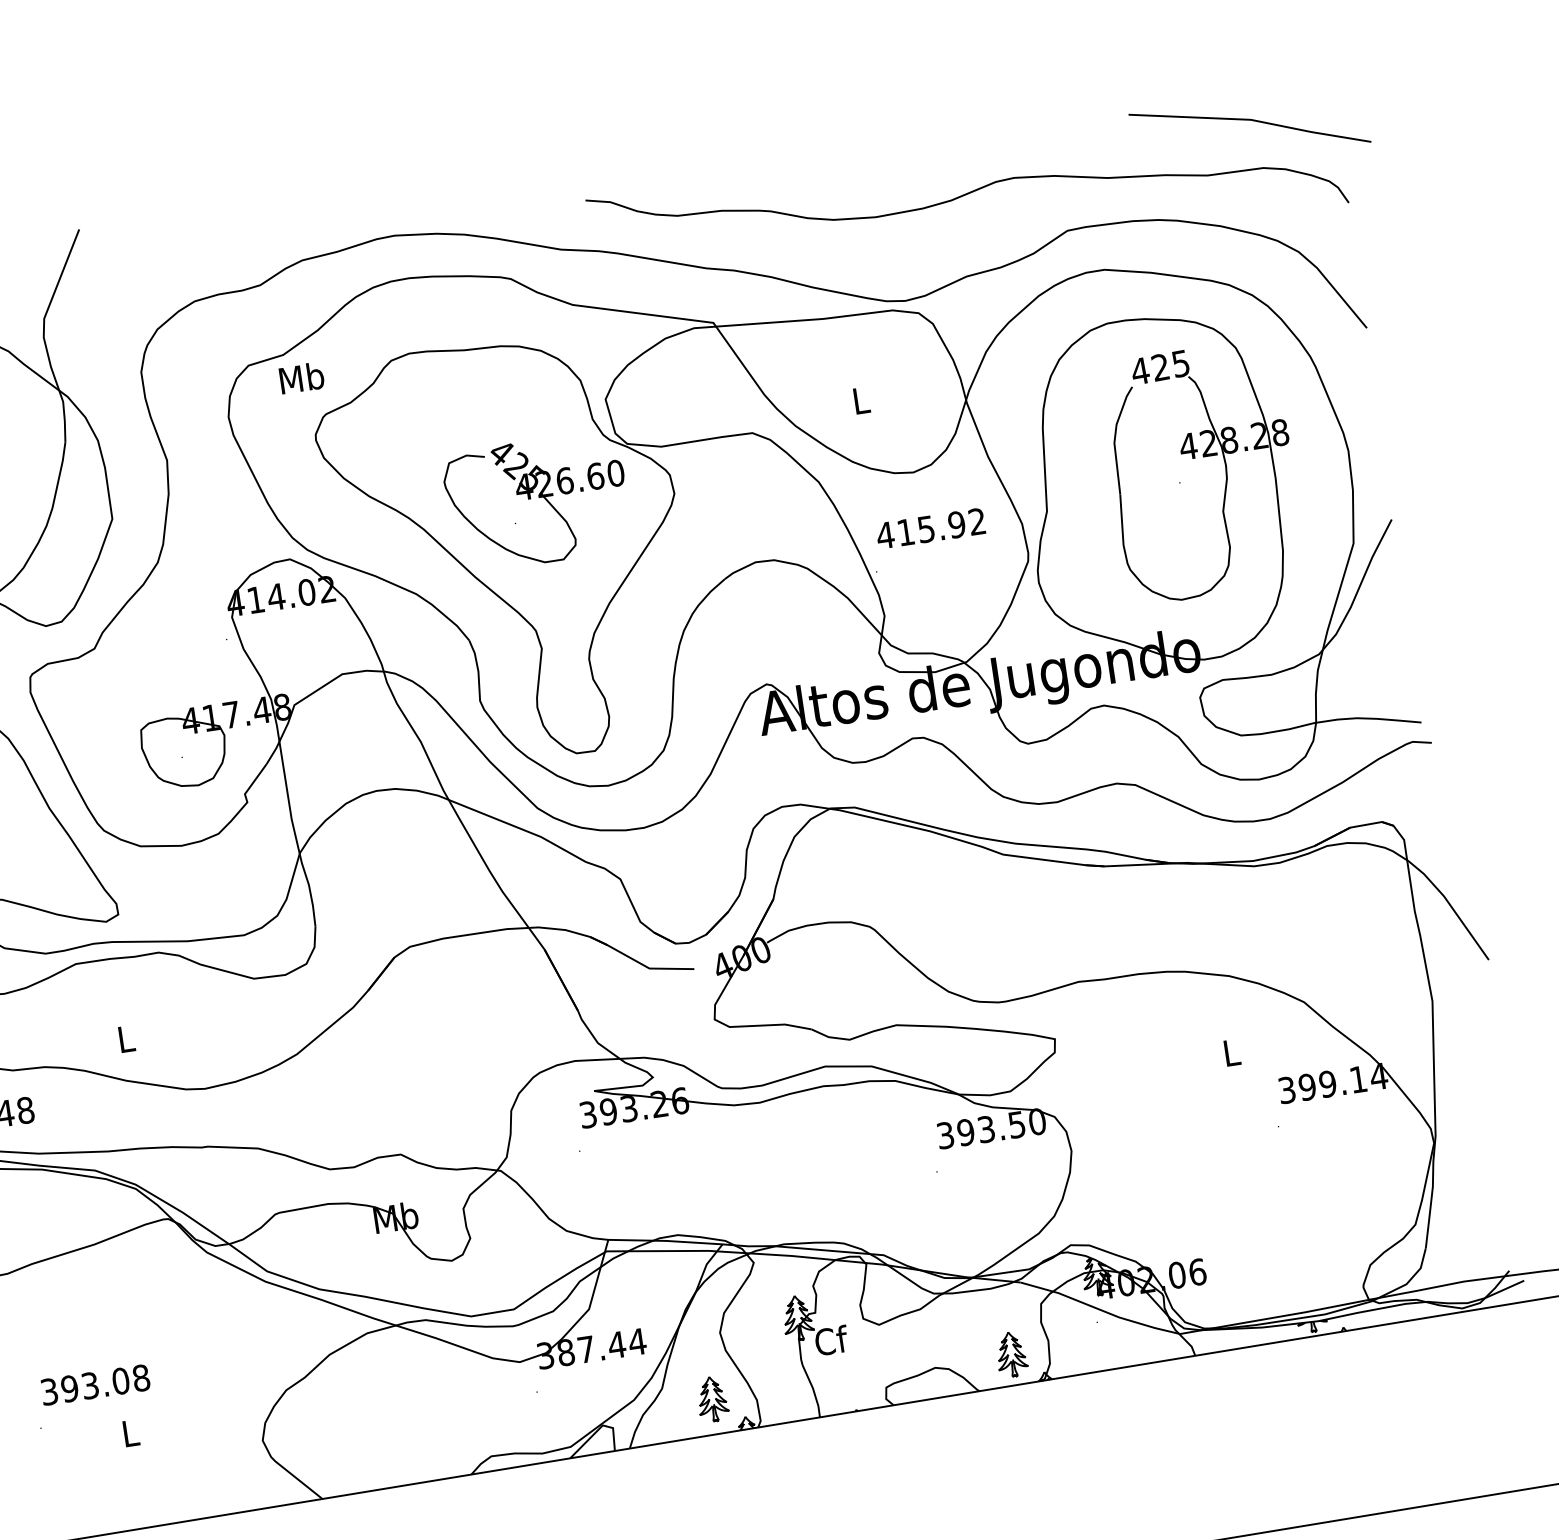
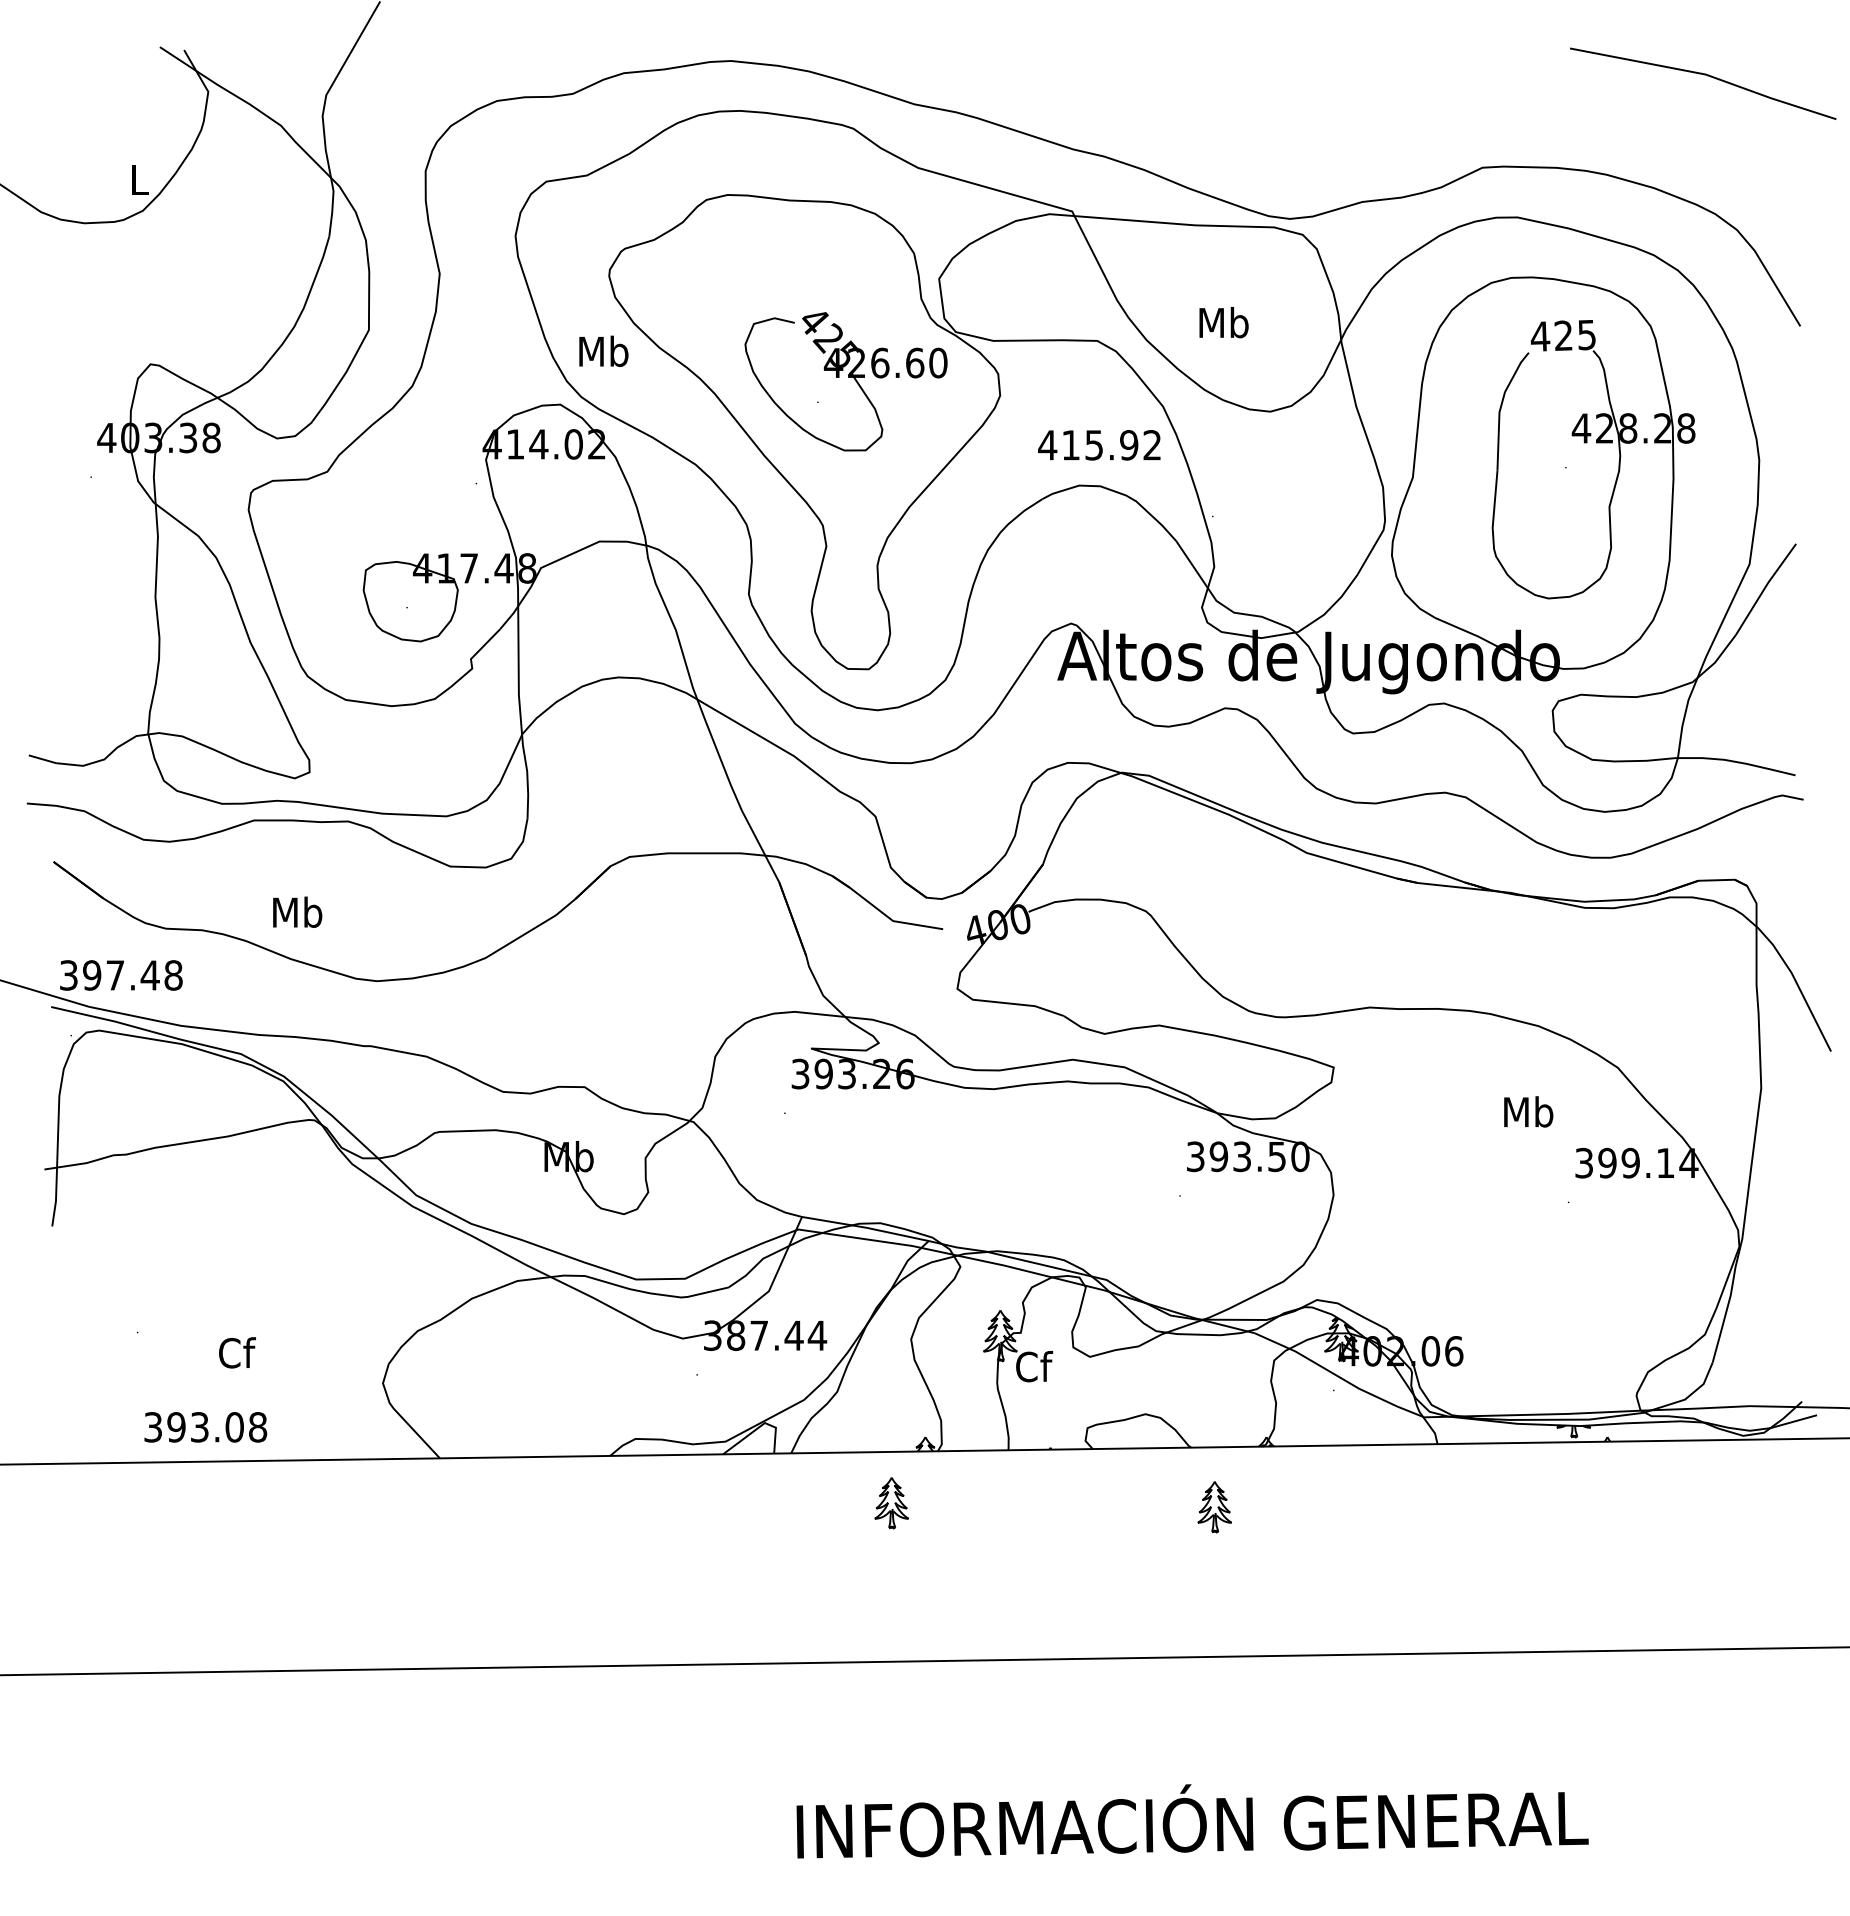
curve: (966, 195) -> (1375, 111), removed
text: (301, 377) -> (603, 350), moved
text: (860, 400) -> (1223, 322), L -> Mb
text: (930, 528) -> (1099, 445), moved
text: (125, 1038) -> (297, 911), L -> Mb
text: (1231, 1052) -> (1528, 1111), L -> Mb
part: (1011, 1354) -> (1214, 1507), moved
text: (95, 1385) -> (205, 1427), moved
part: (712, 1399) -> (891, 1503), moved
text: (131, 1432) -> (237, 1352), L -> Cf

